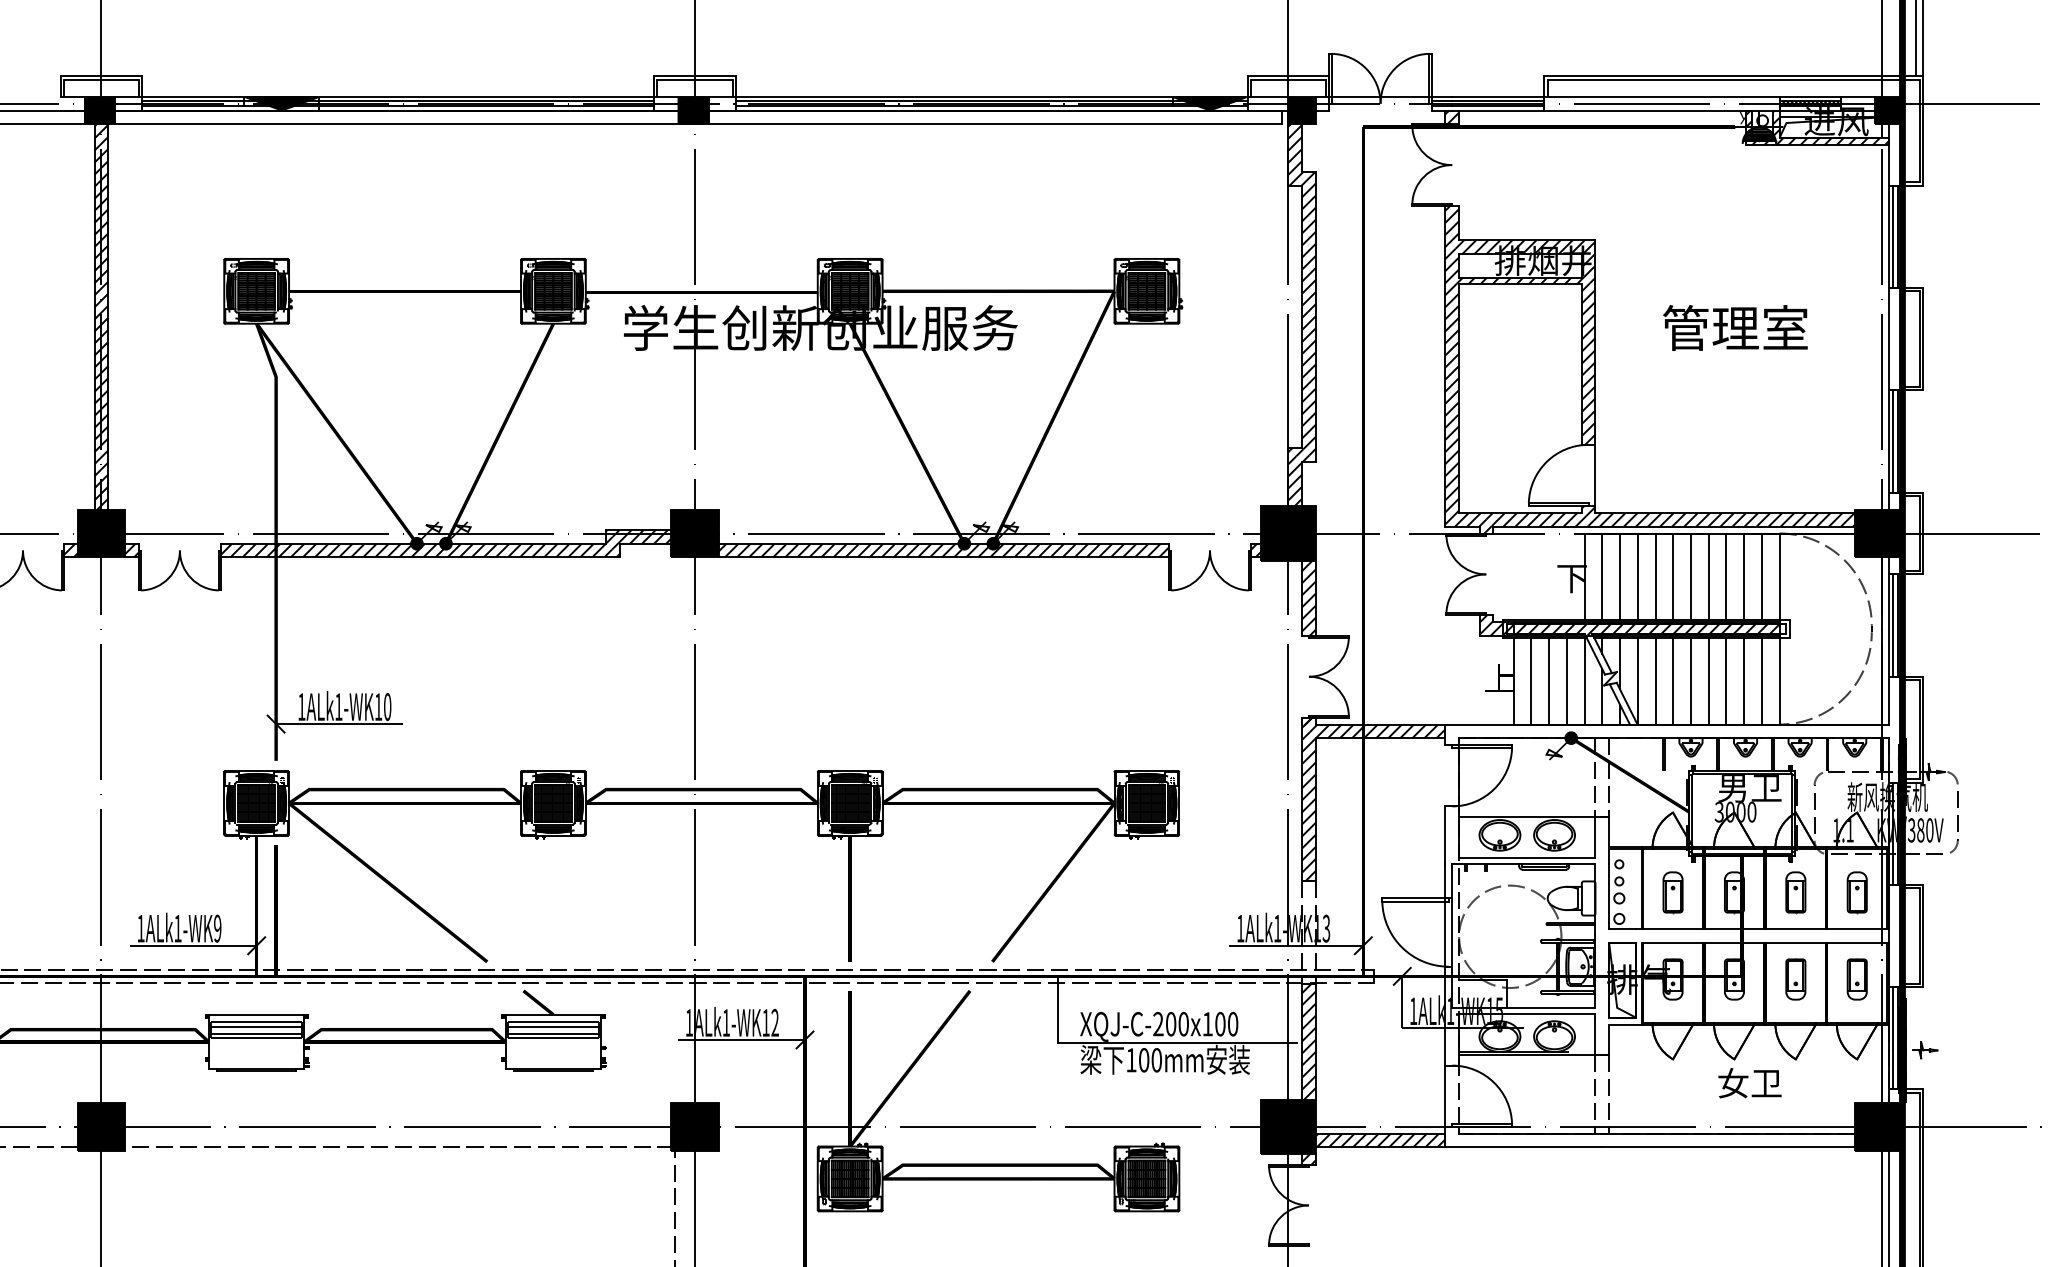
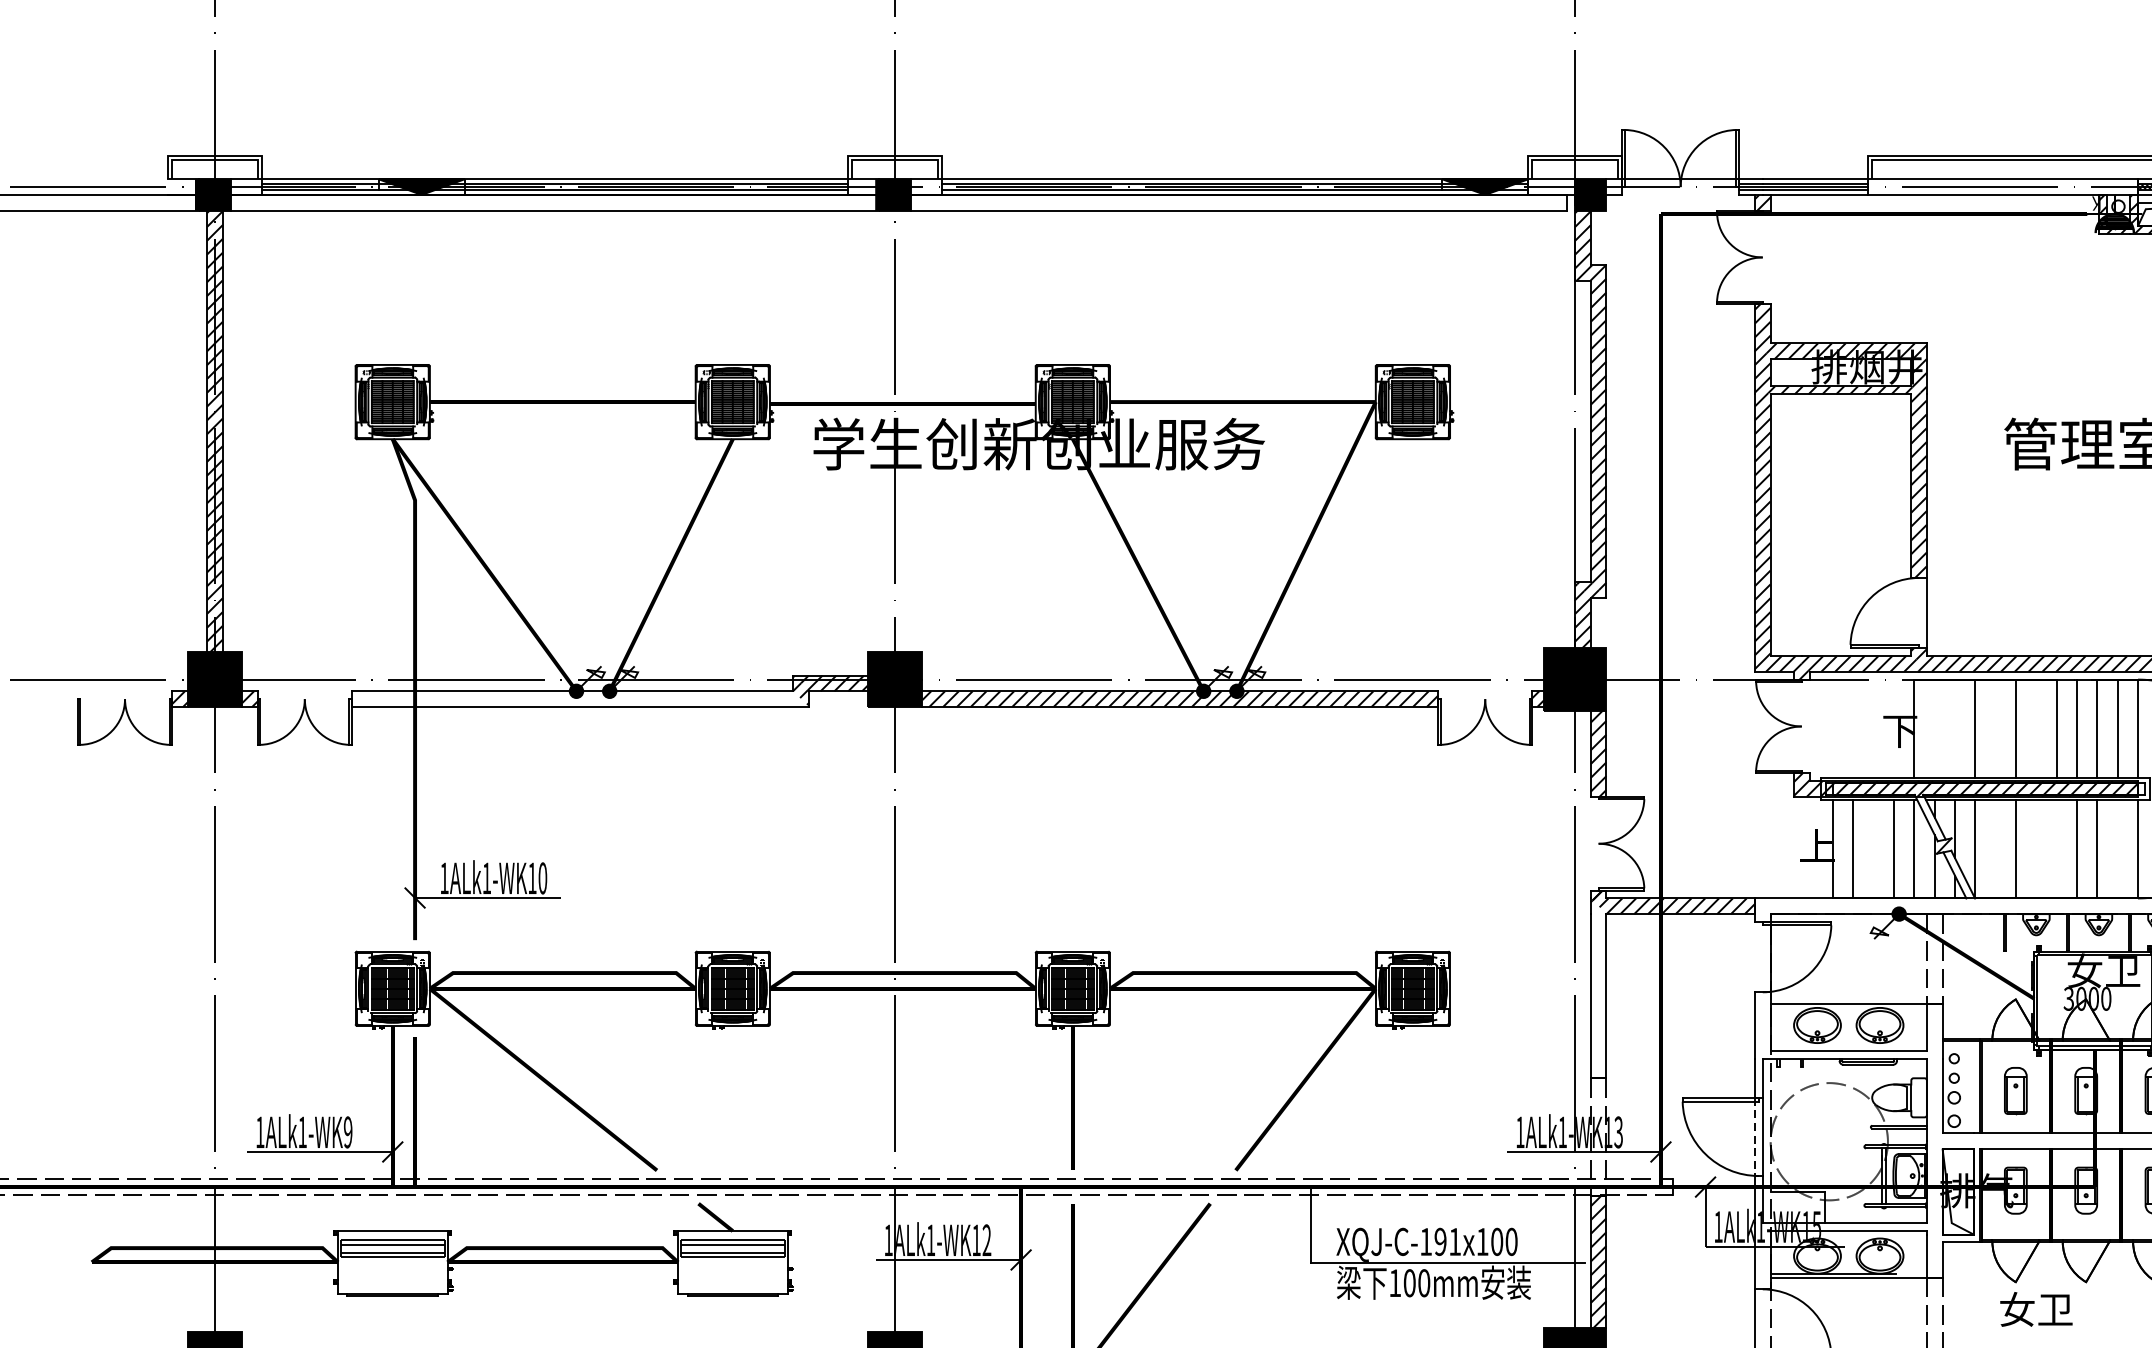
hatch: (419, 550) -> (579, 699), removed
line: (1602, 576) -> (1934, 728), removed
line: (1620, 576) -> (1955, 728), removed
line: (1655, 576) -> (1995, 728), removed
line: (1690, 576) -> (2035, 728), removed
line: (1549, 681) -> (1874, 849), removed
line: (1655, 681) -> (1995, 849), removed
line: (1690, 681) -> (2035, 849), removed
line: (1708, 681) -> (2056, 849), removed
line: (1761, 681) -> (2117, 849), removed
text: (1733, 787) -> (2085, 970), 男卫 -> 女卫
hatch: (1308, 806) -> (1598, 992), removed
line: (1445, 933) -> (1755, 1137), solid -> dashed
text: (1170, 1024) -> (1439, 1242), XQJ-C-200x100 -> XQJ-C-191x100
text: (1749, 1083) -> (2035, 1309), moved

